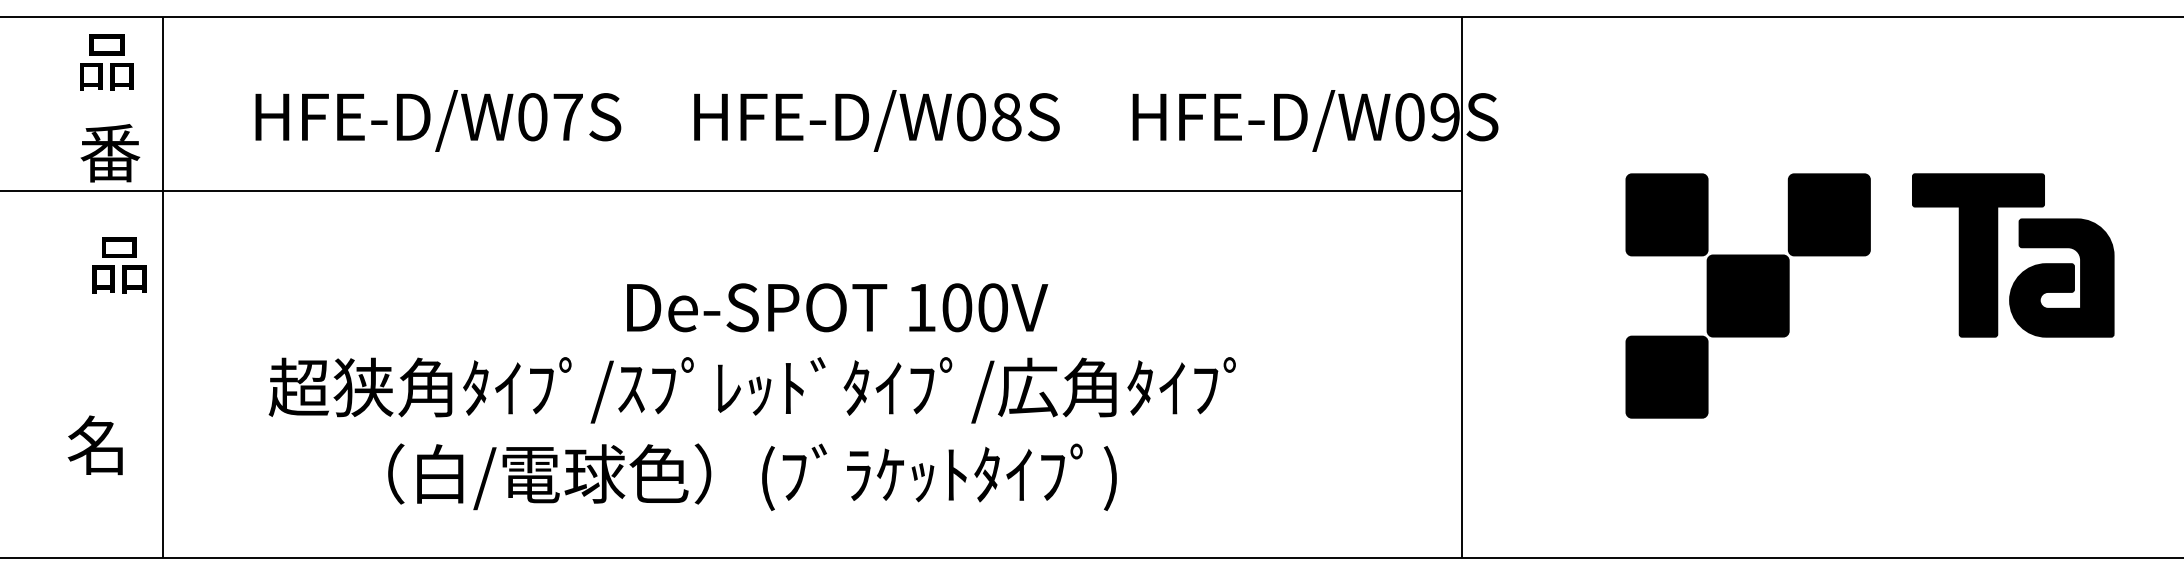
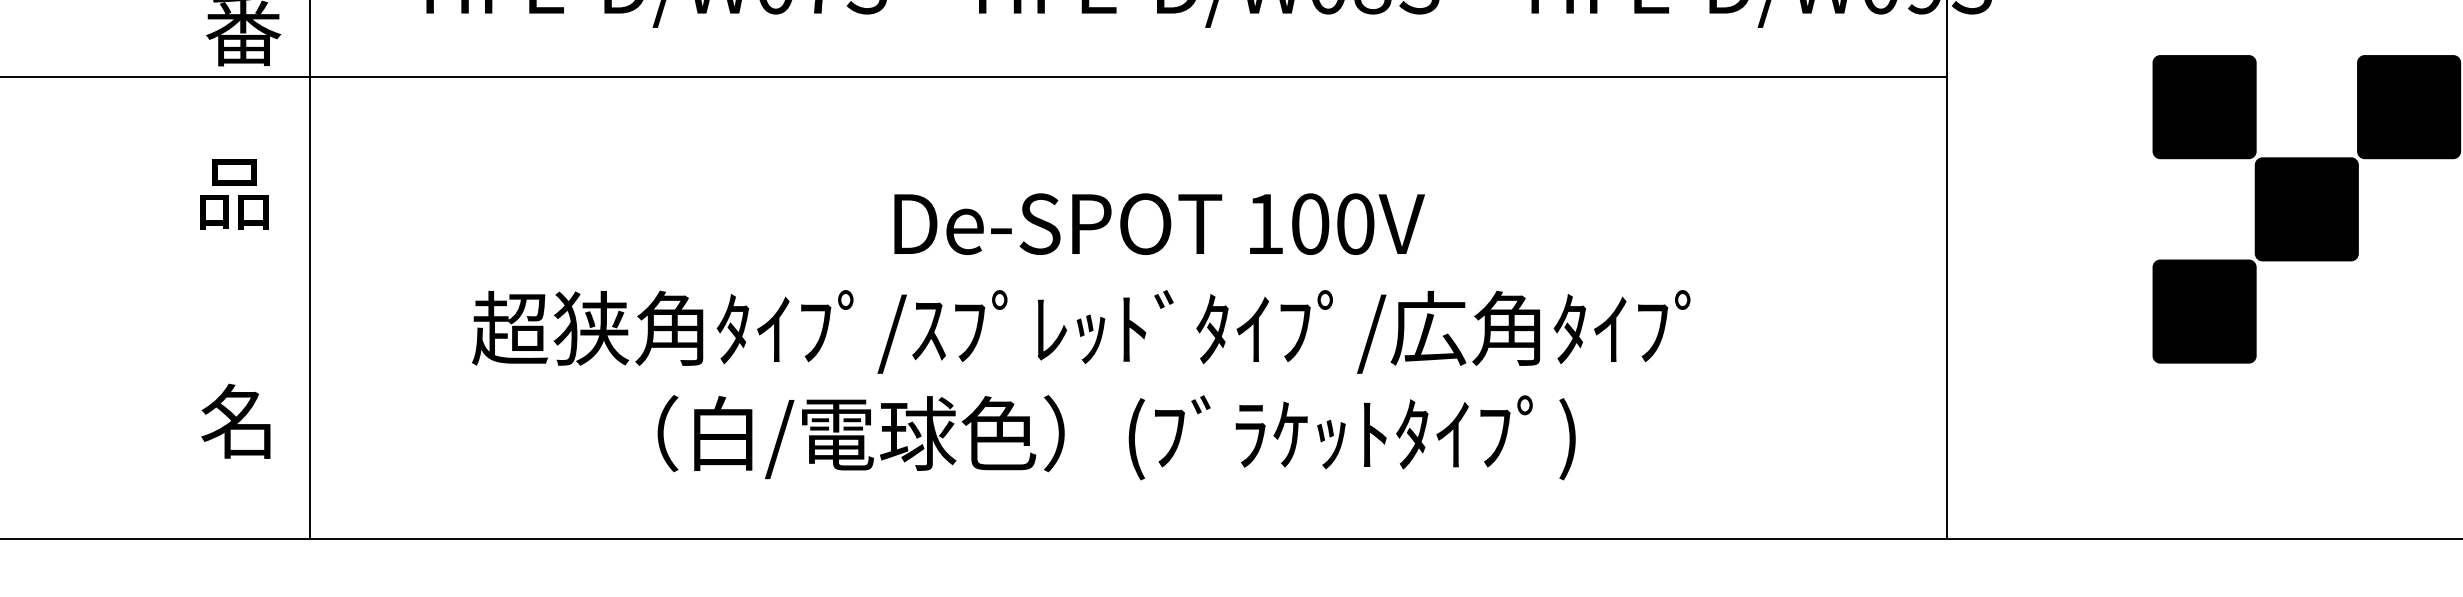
text: (119, 265) -> (234, 194), moved
text: (751, 390) -> (1080, 332), moved
text: (94, 445) -> (234, 421), moved
text: (752, 476) -> (1116, 436), moved

